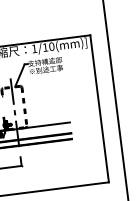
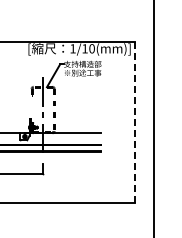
line: (99, 108) -> (135, 122), solid -> dashed

